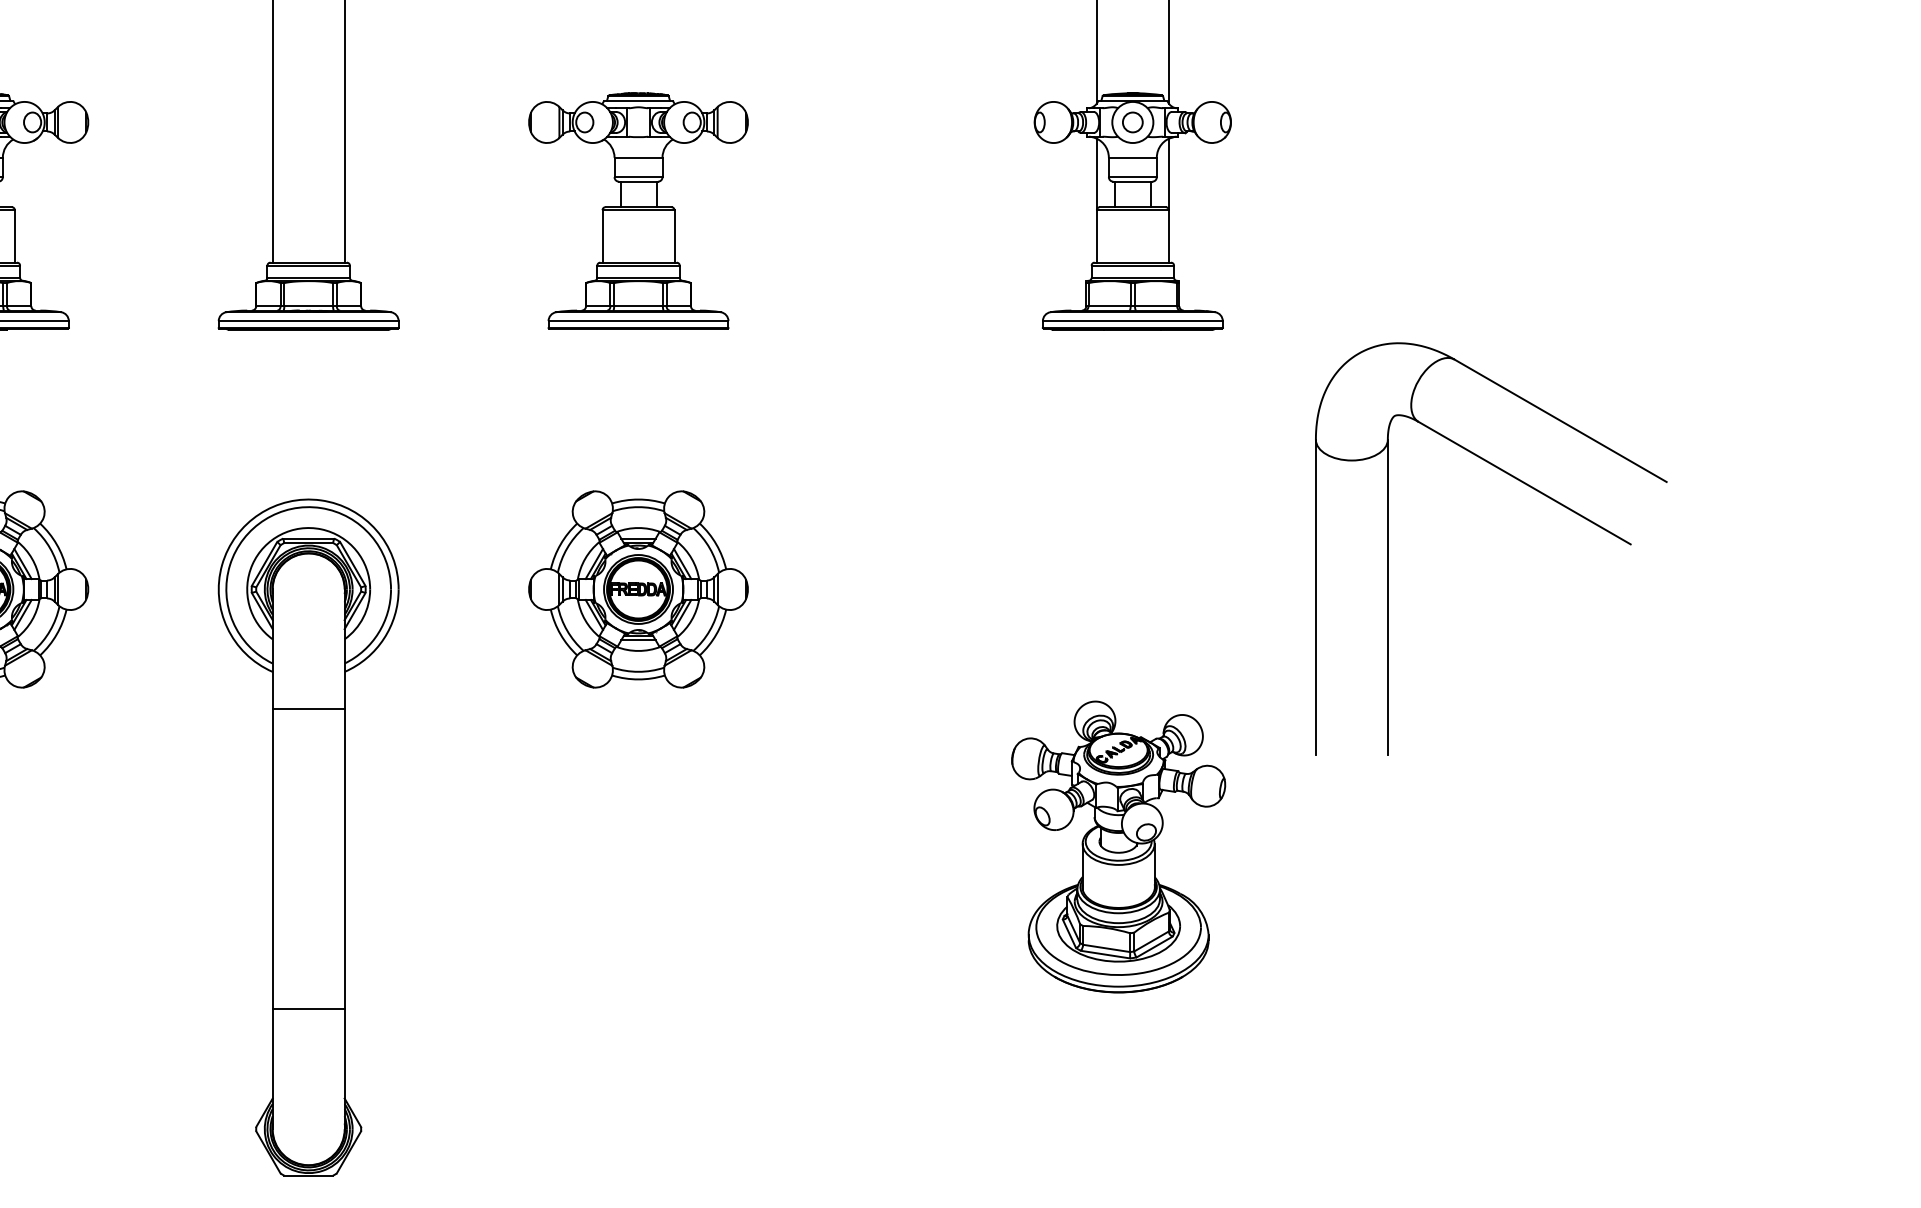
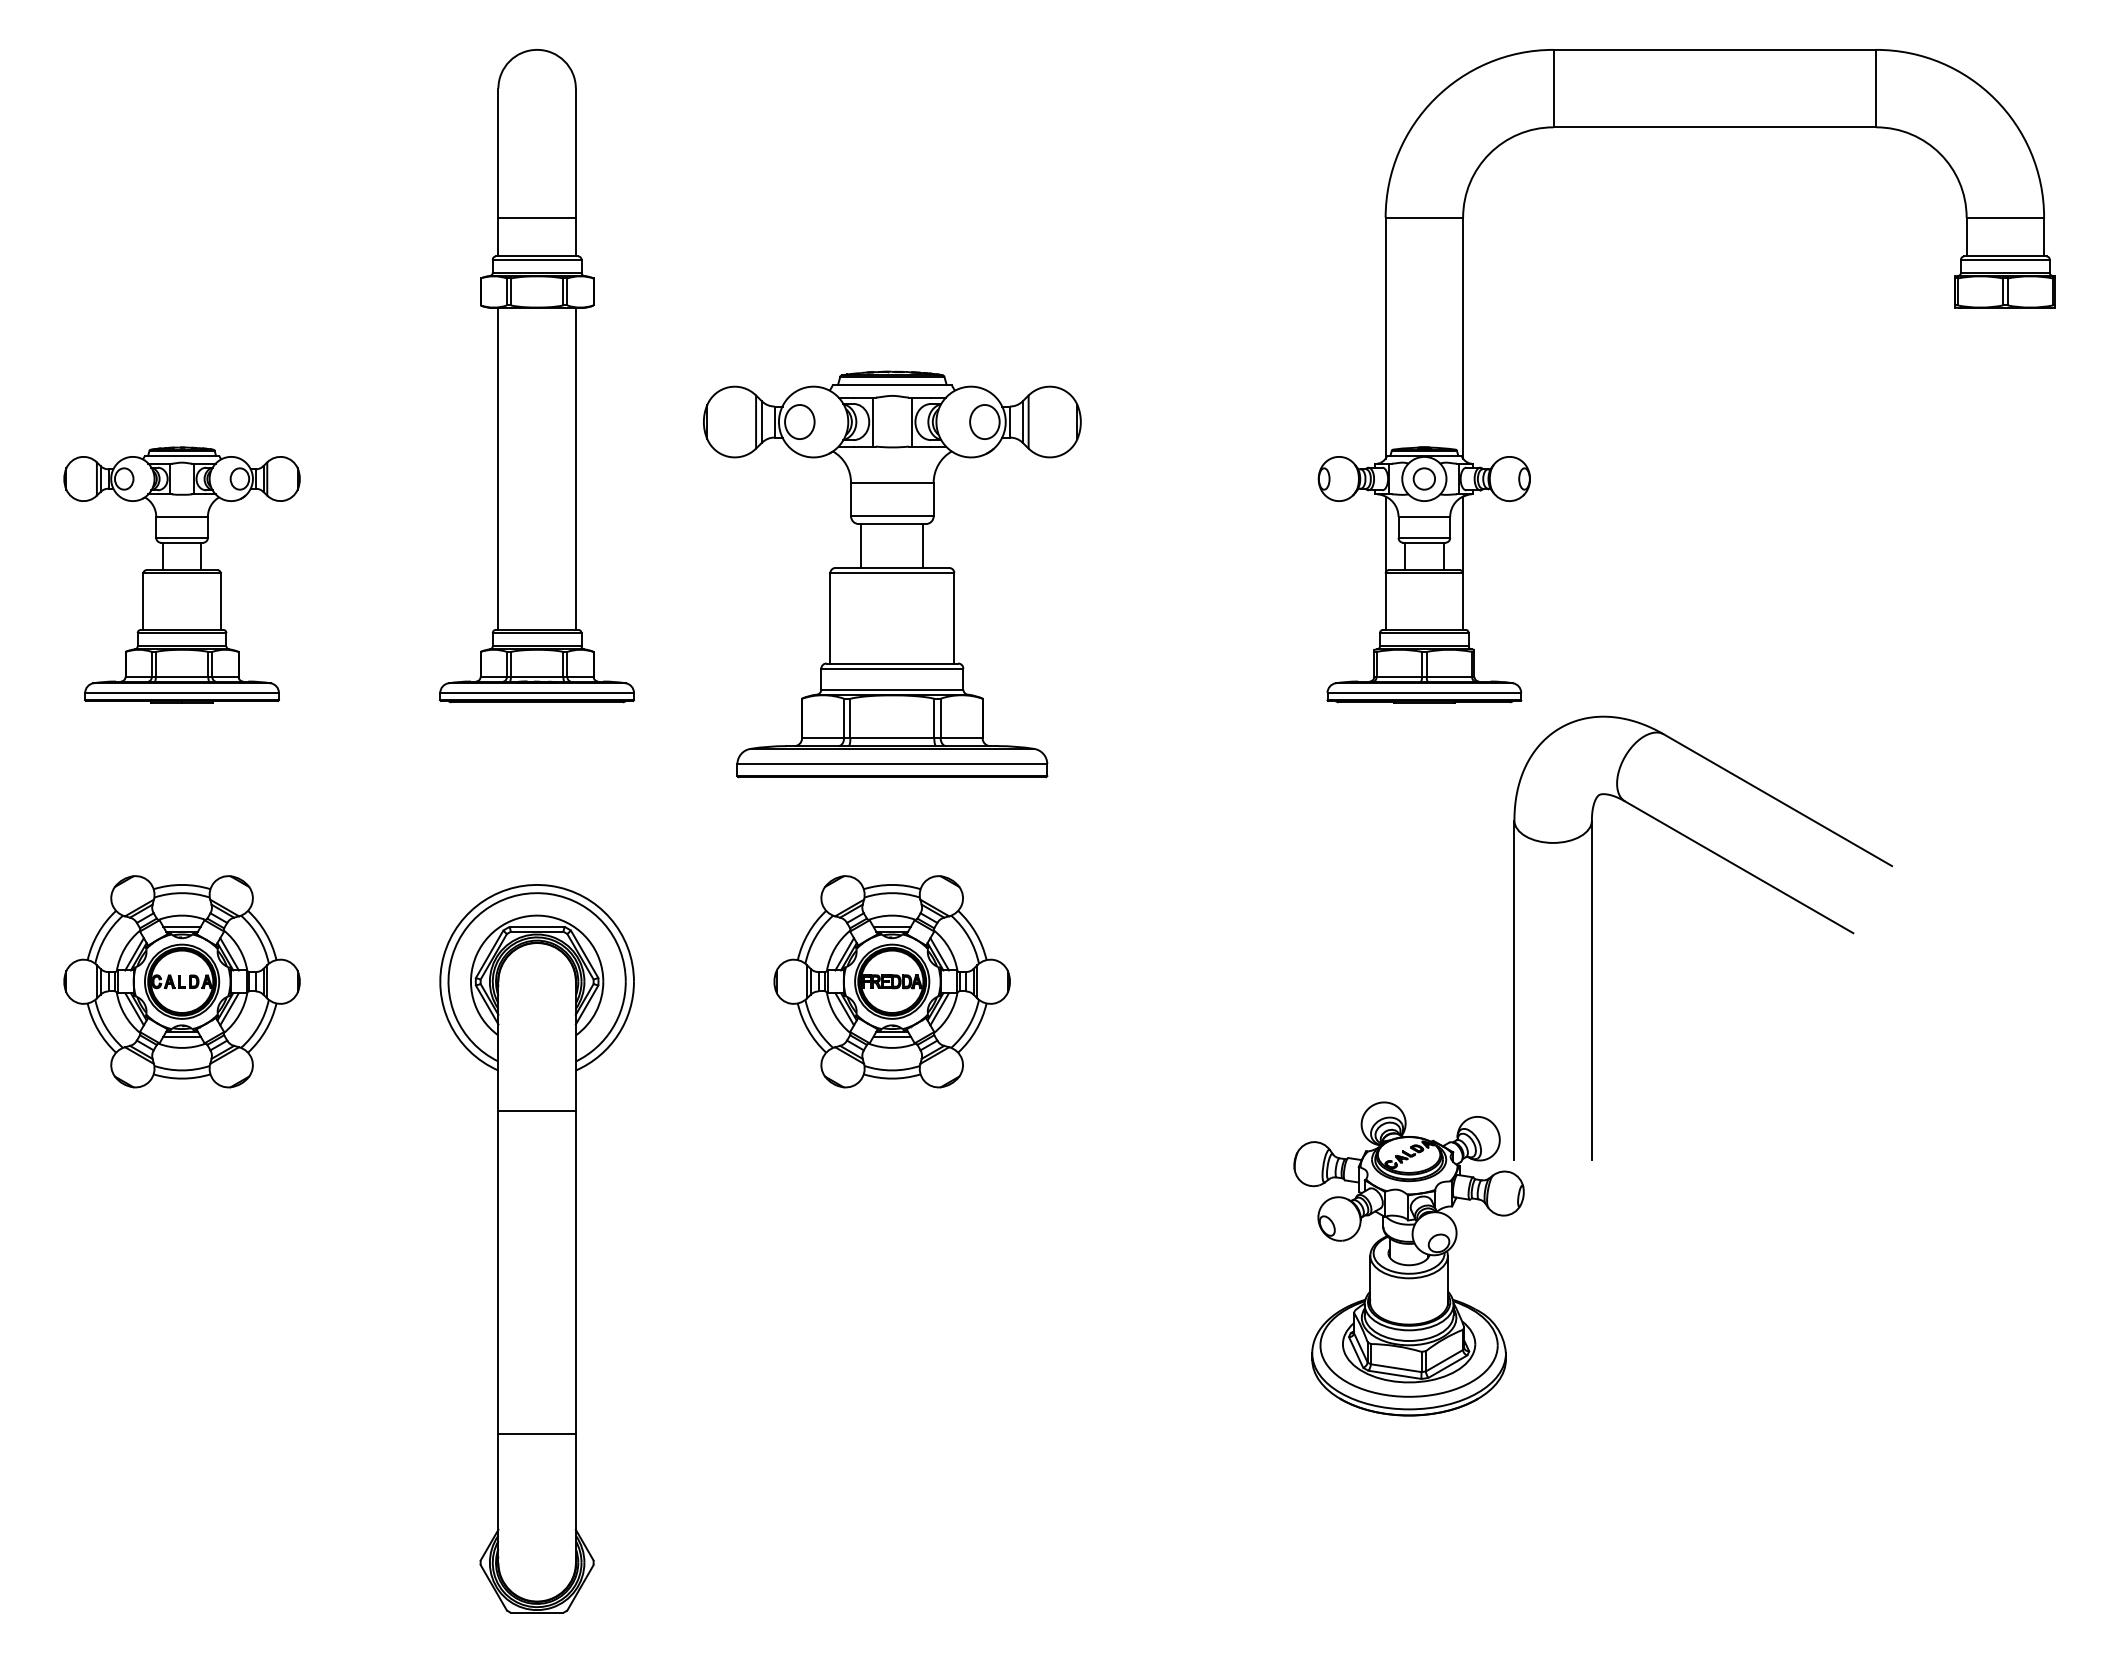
part: (637, 210) -> (891, 573), size x1.6
part: (1525, 485) -> (1740, 869), moved

